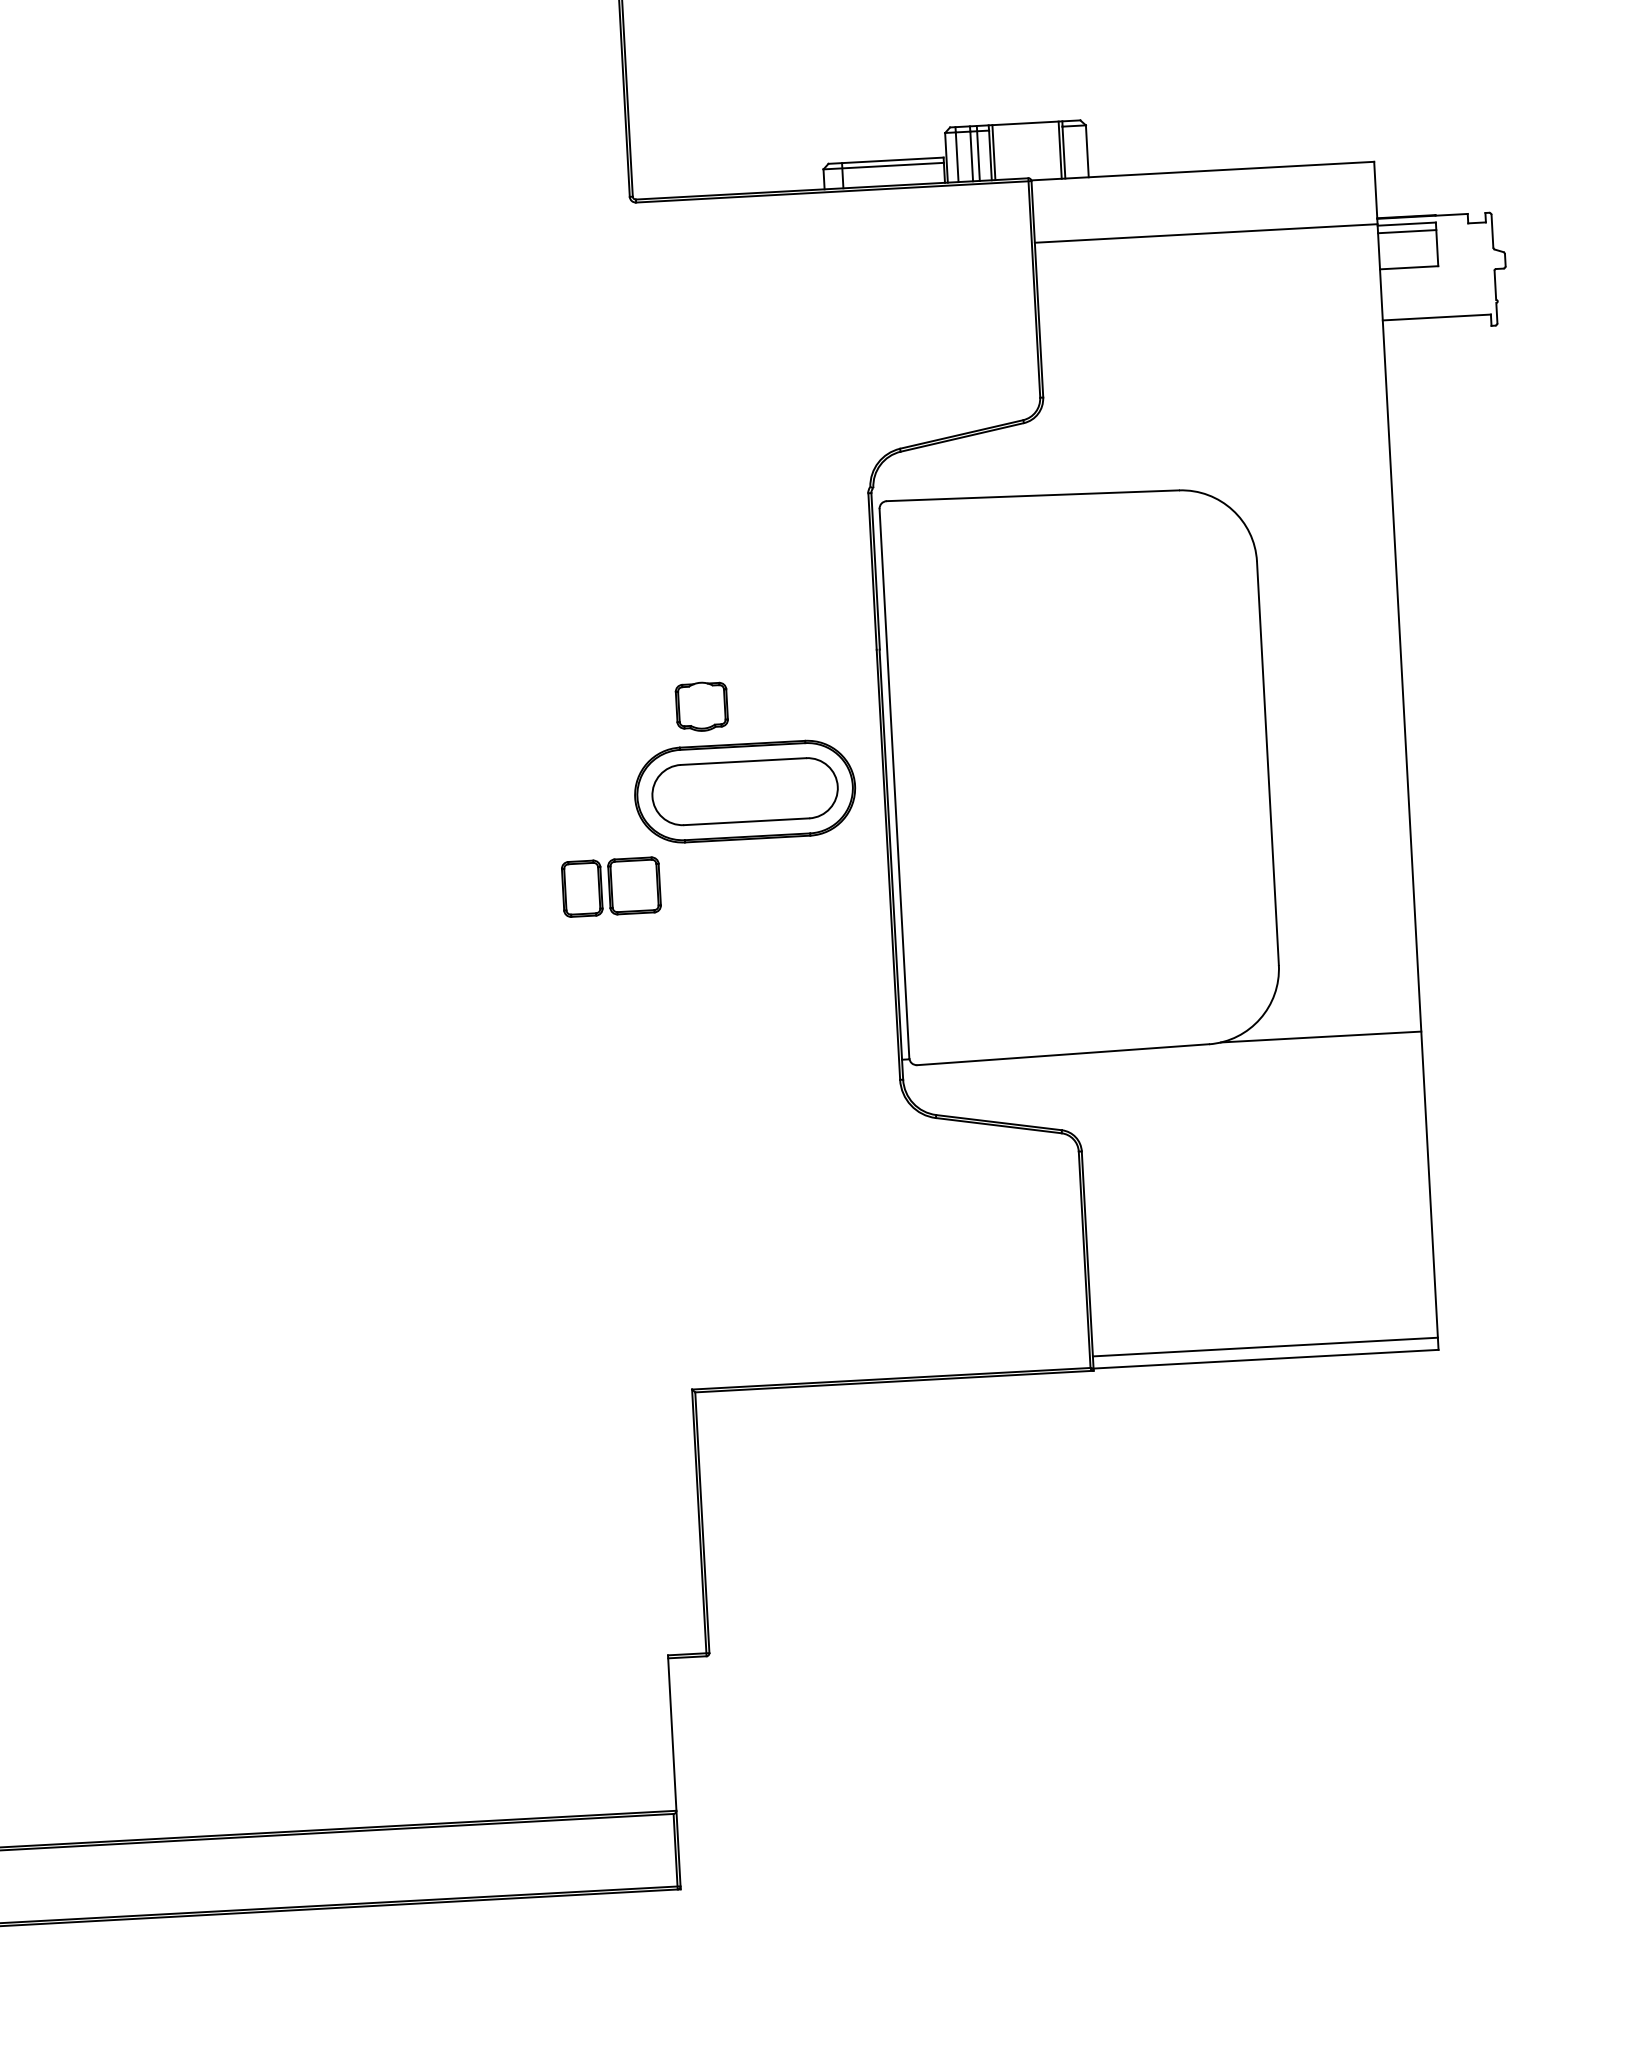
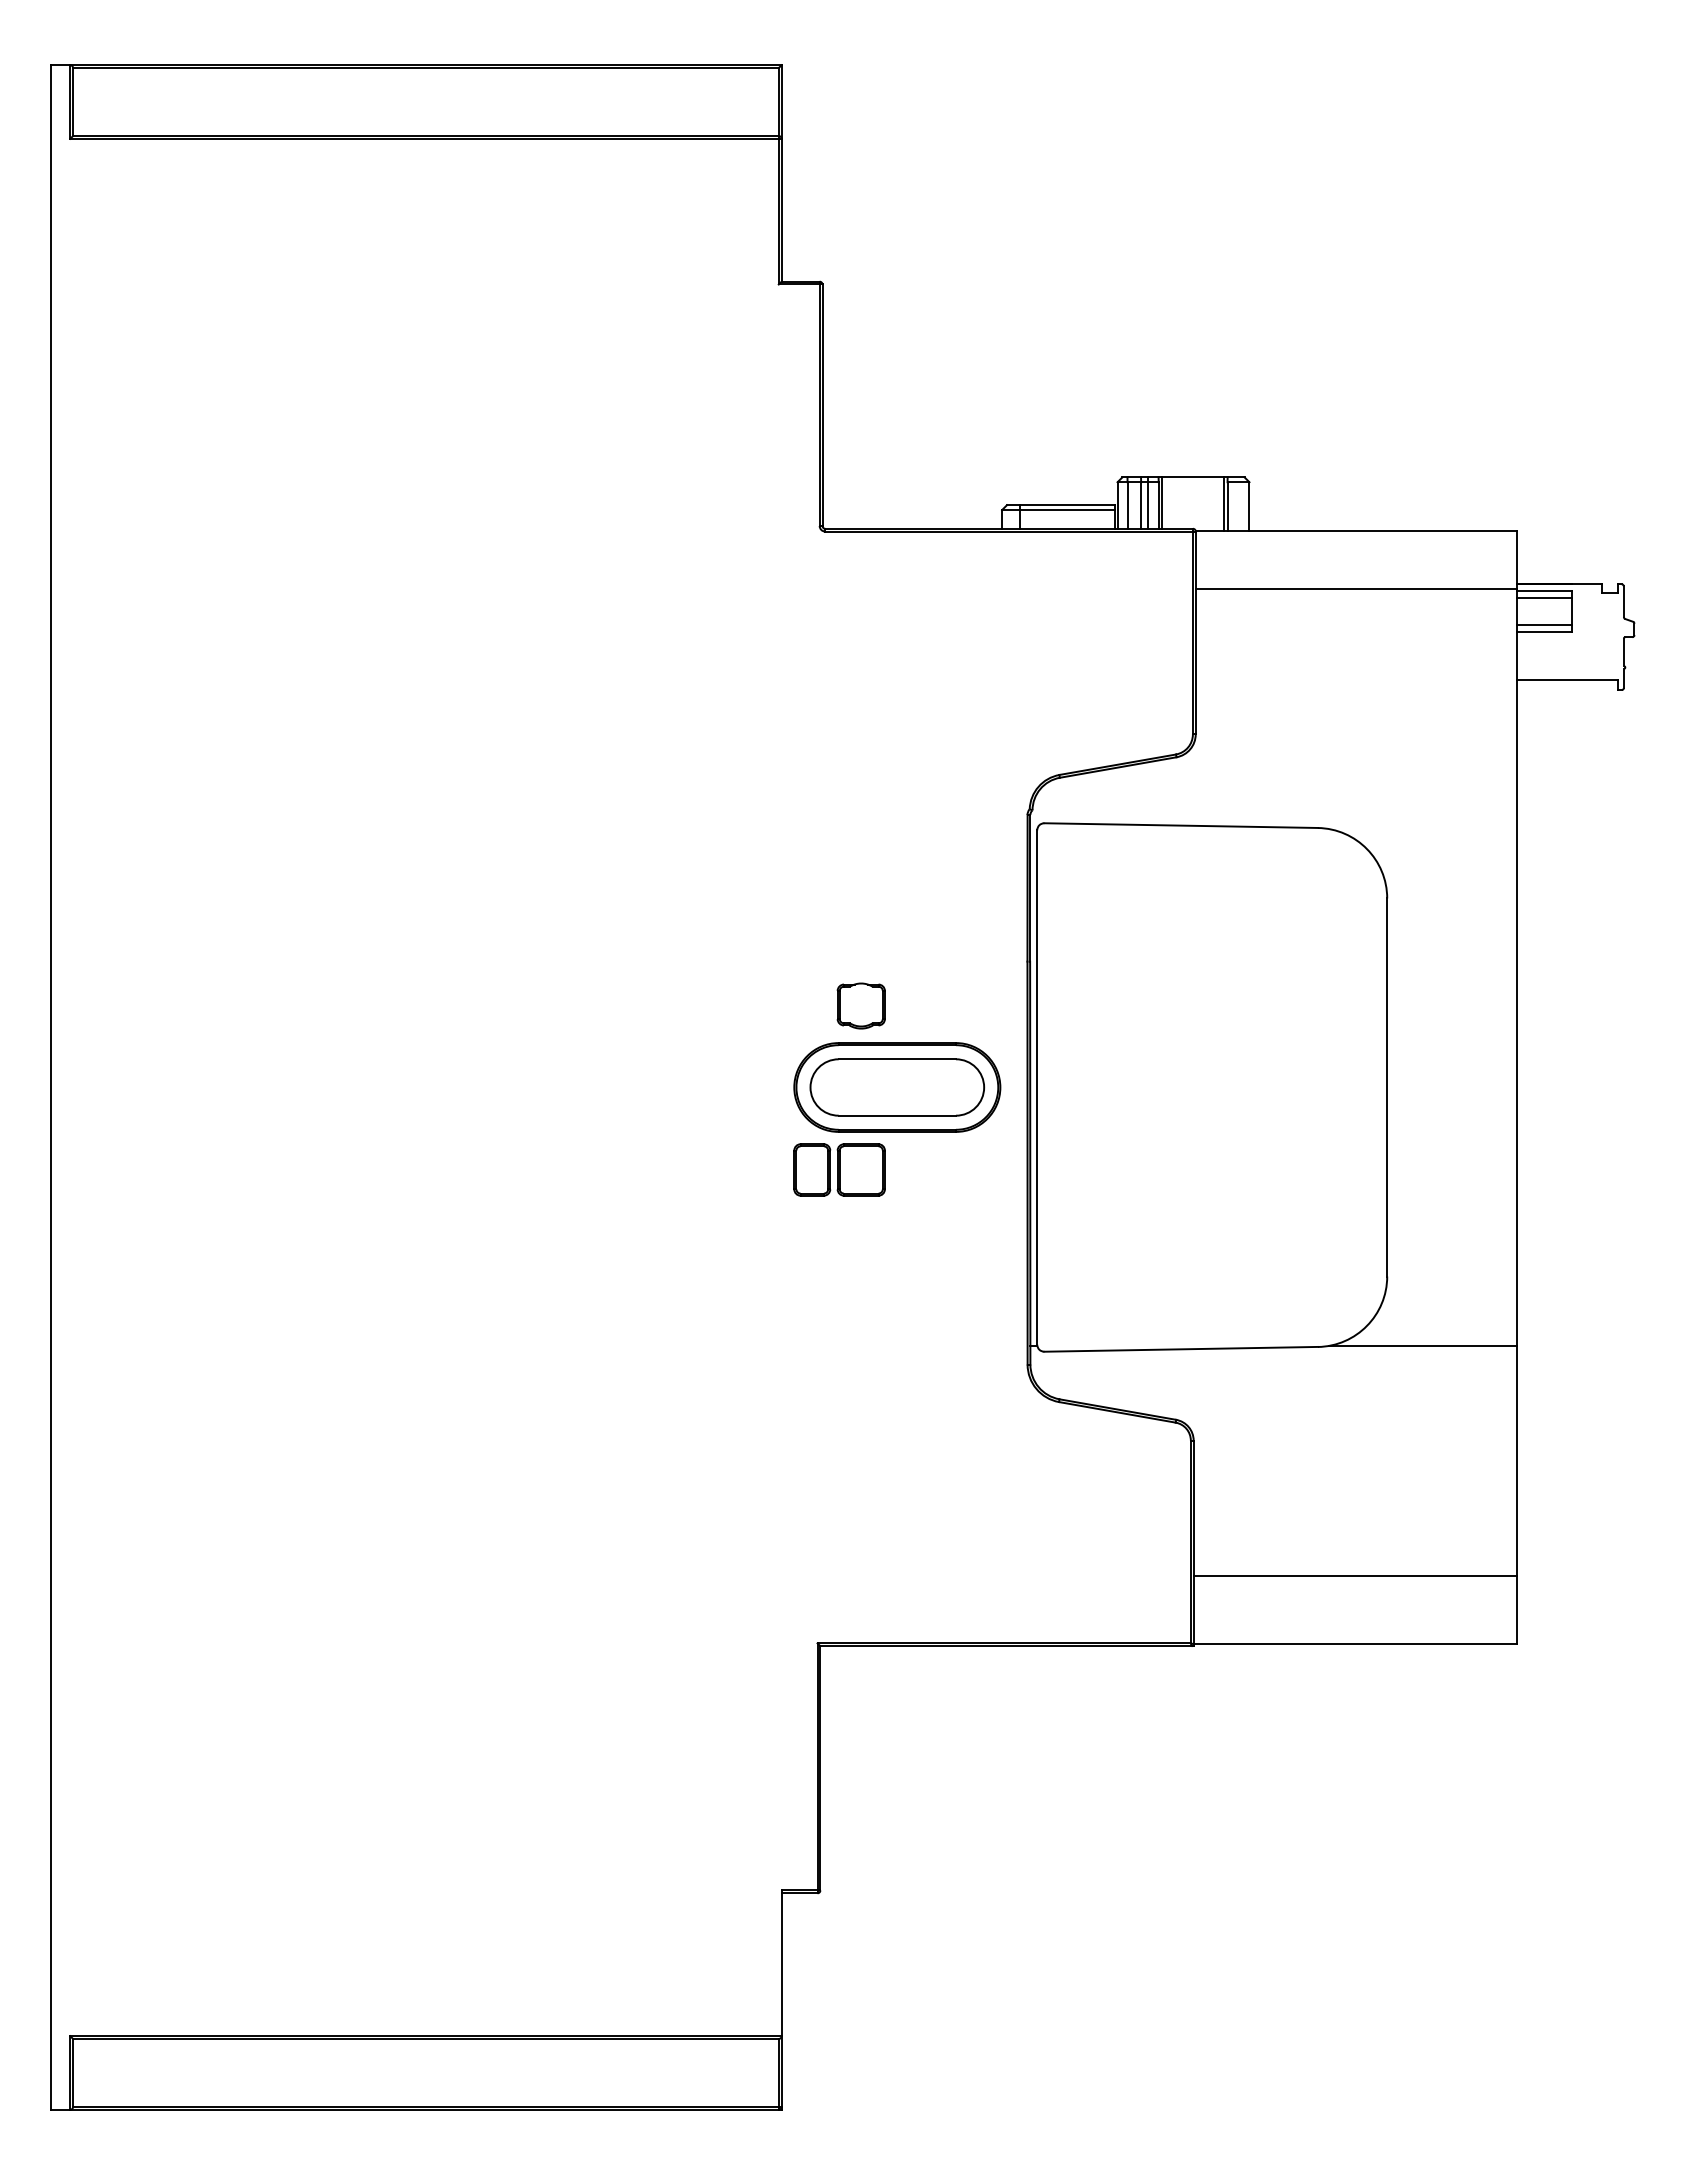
line: (1407, 260) -> (1543, 624), added
part: (611, 886) -> (839, 1169), moved
line: (1264, 1346) -> (1354, 1575), moved

